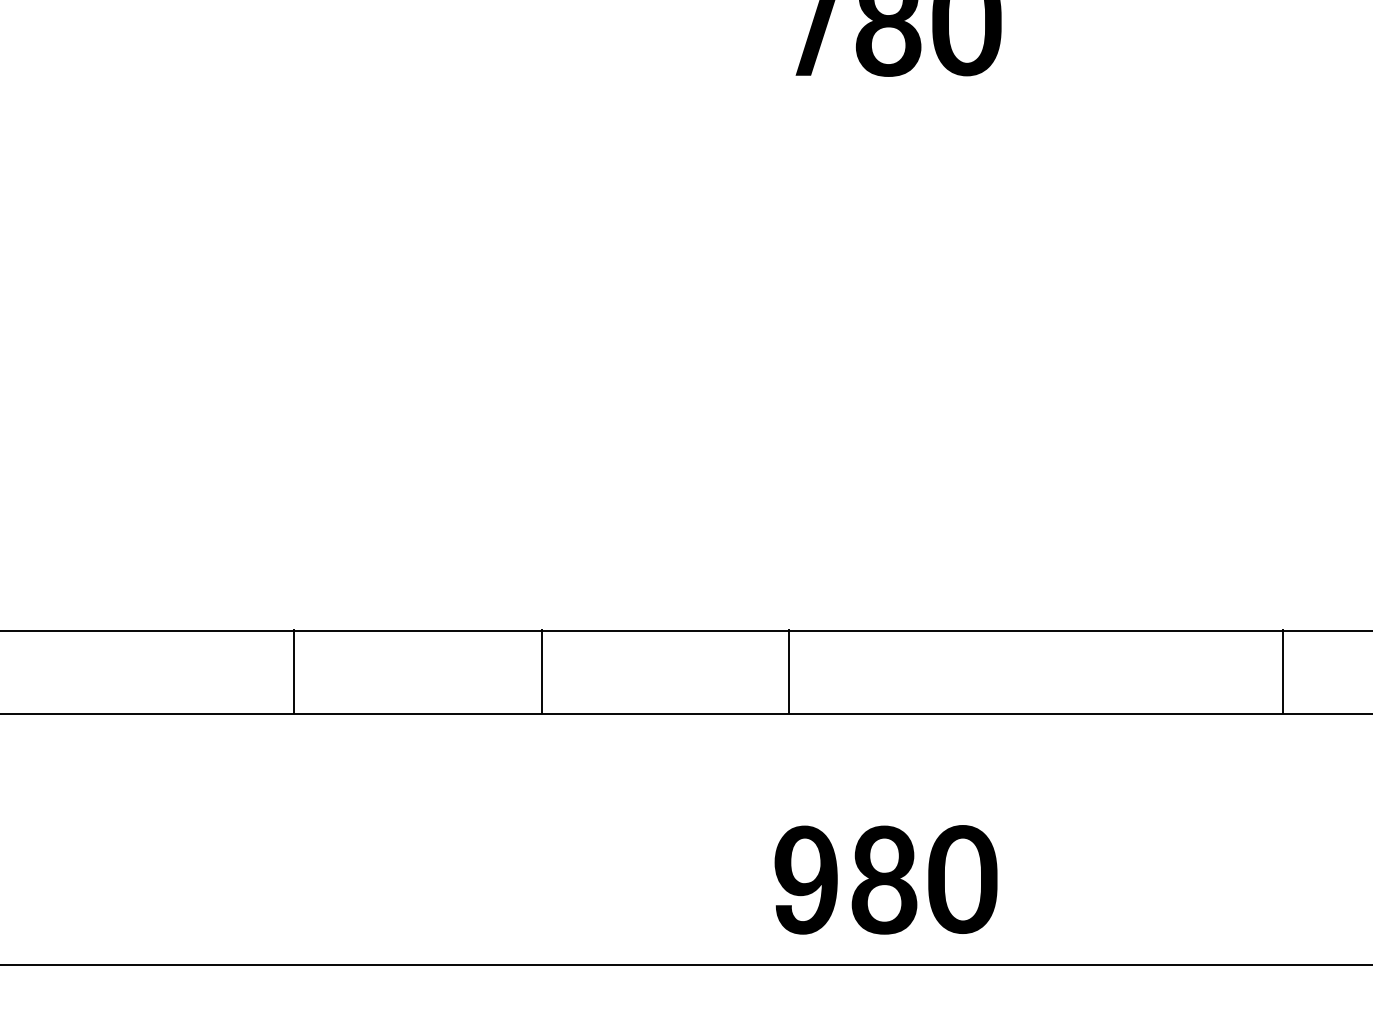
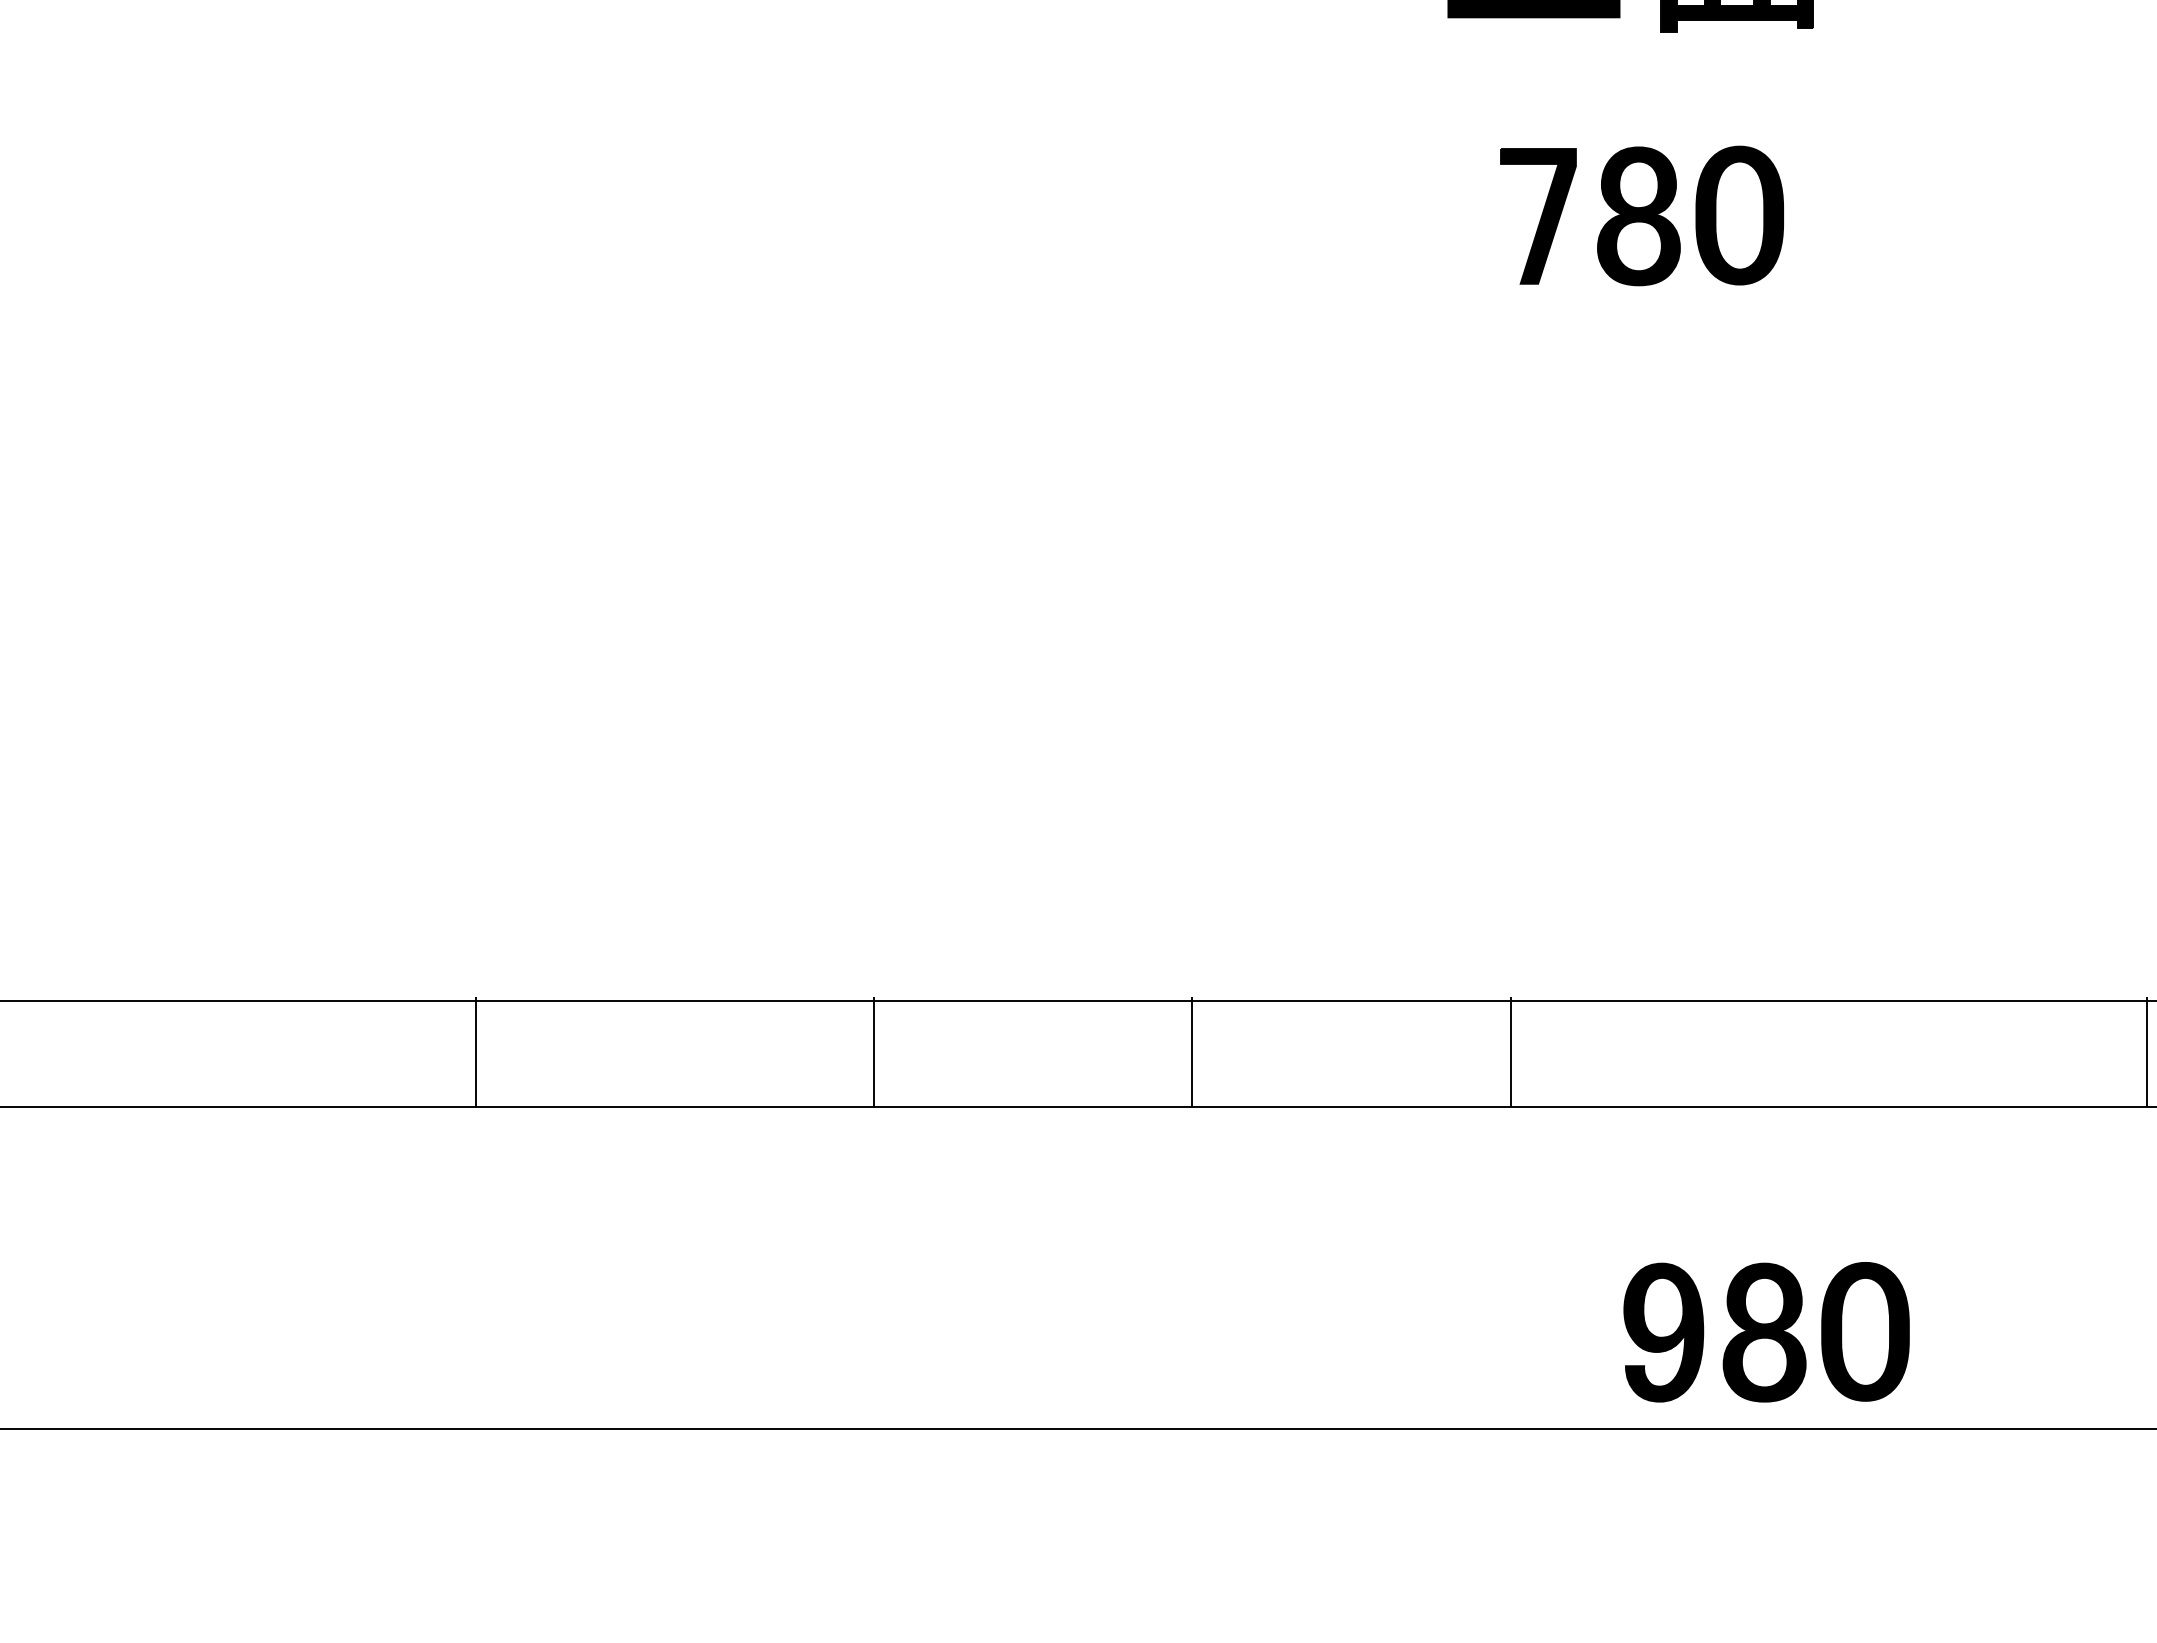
part: (885, 880) -> (1766, 1332), moved

